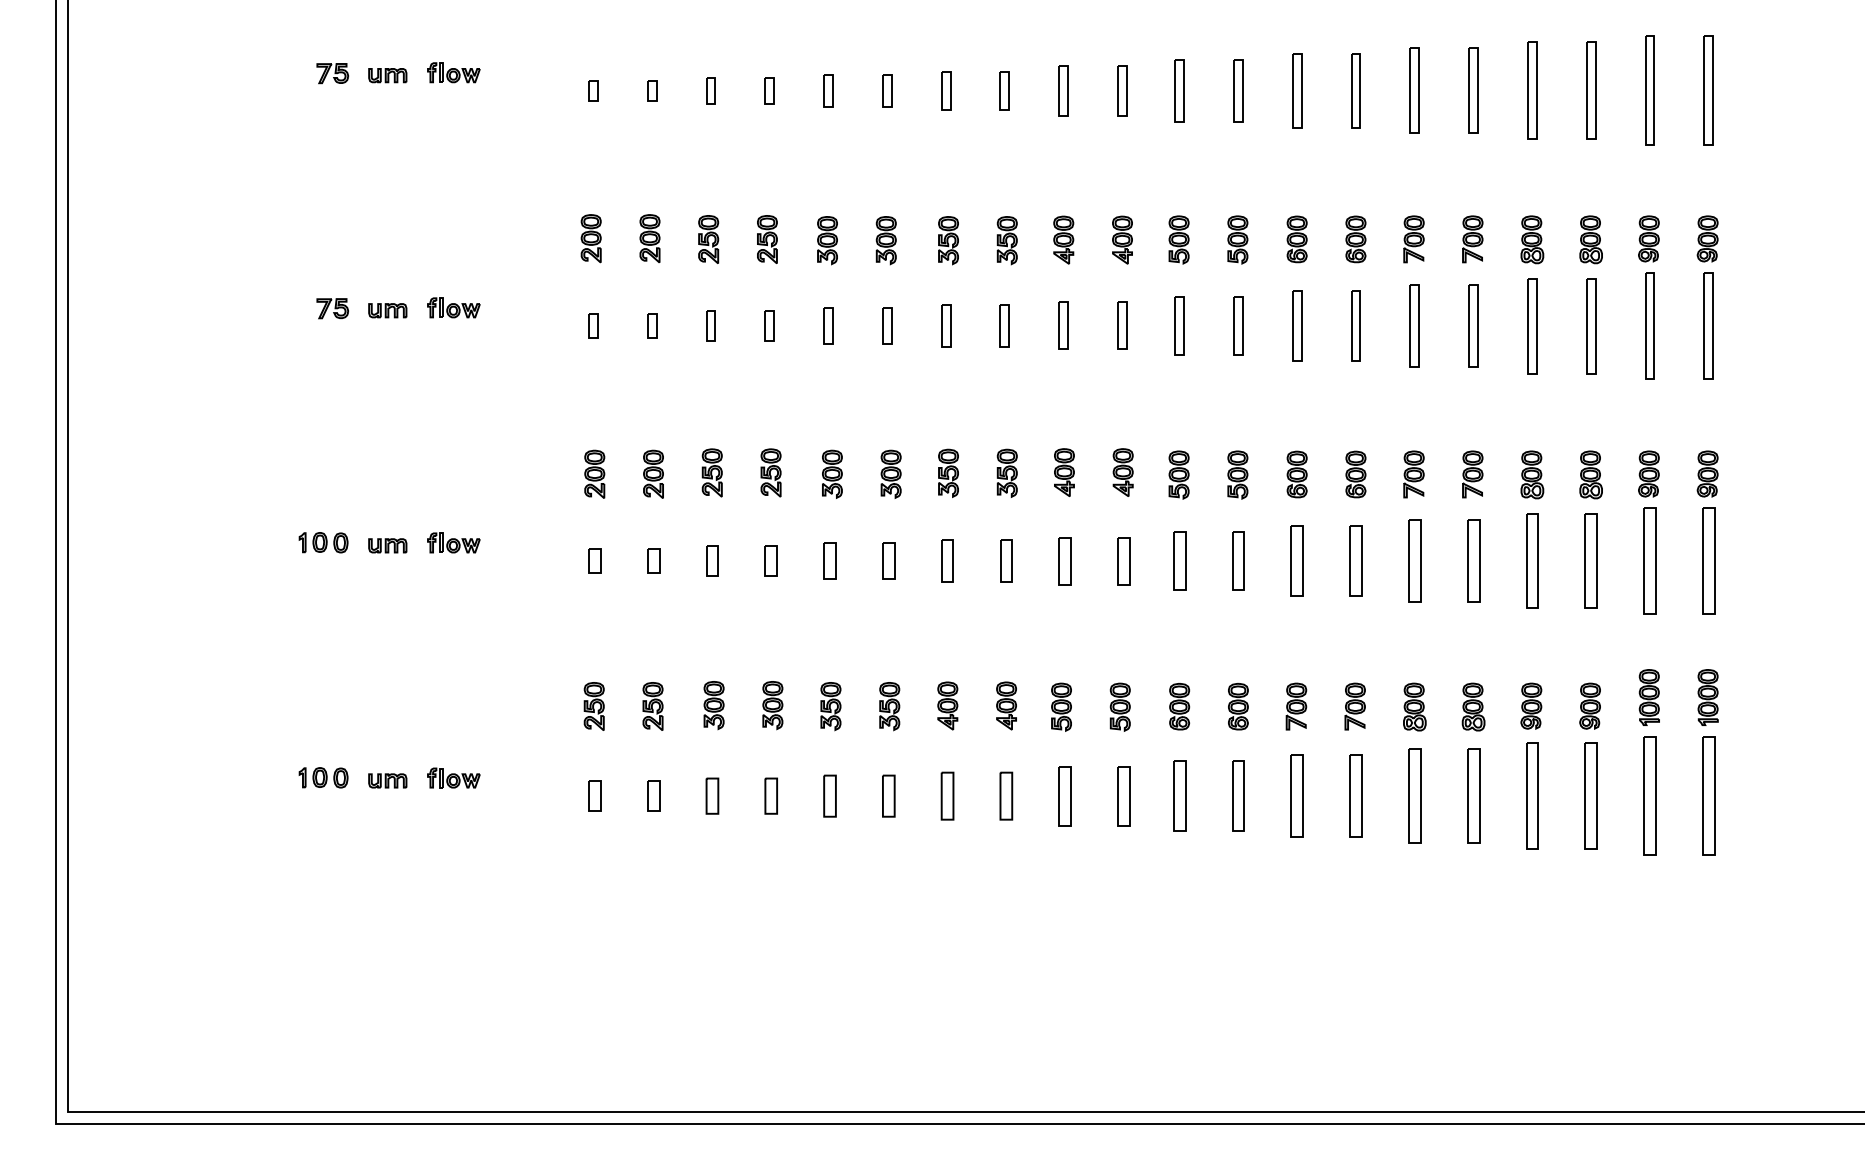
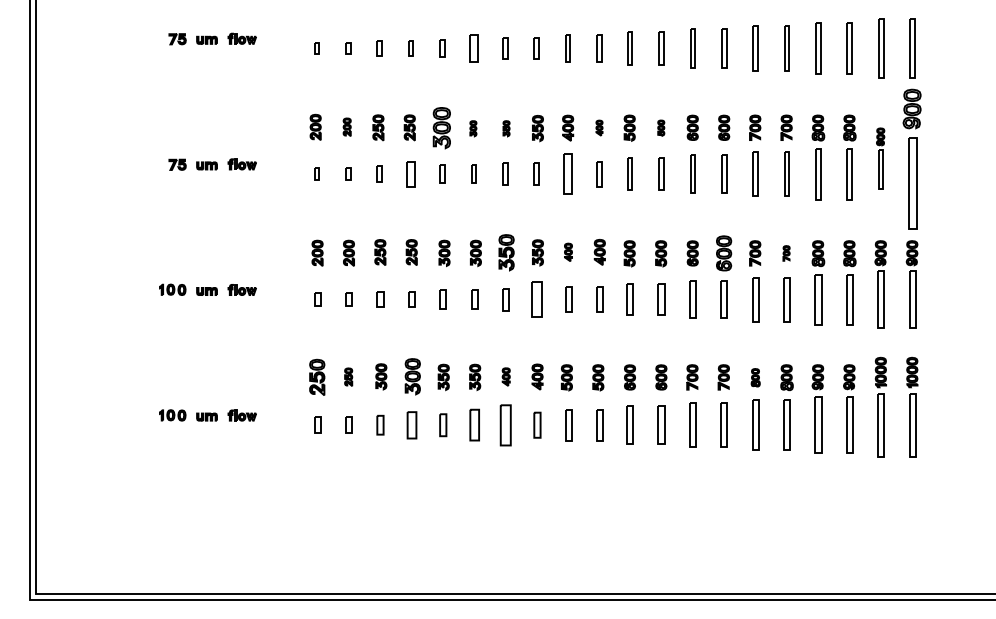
part: (886, 90) -> (473, 48), size x1.6
part: (650, 236) -> (347, 126), size x0.7
part: (1122, 238) -> (599, 127), size x0.6
part: (1238, 238) -> (661, 127), size x0.6
part: (826, 240) -> (441, 128), size x1.6
part: (886, 240) -> (473, 128), size x0.6
part: (948, 240) -> (506, 128), size x0.6
part: (1648, 296) -> (880, 158), size x0.7
part: (1706, 296) -> (911, 158), size x1.6
part: (768, 324) -> (410, 173), size x1.6
part: (1062, 326) -> (567, 174), size x1.6
part: (948, 472) -> (506, 252), size x1.4
part: (1064, 472) -> (568, 252), size x0.7
part: (1356, 474) -> (724, 253), size x1.4
part: (1472, 474) -> (786, 253), size x0.6
part: (1006, 560) -> (537, 299), size x1.6
part: (594, 704) -> (317, 376), size x1.4
part: (652, 704) -> (348, 376), size x0.7
part: (772, 704) -> (412, 376), size x1.4
part: (948, 704) -> (506, 376), size x0.7
part: (1414, 706) -> (755, 377), size x0.7
part: (770, 794) -> (411, 424), size x1.4
part: (948, 794) -> (506, 424), size x1.6
part: (888, 796) -> (474, 425), size x1.4

